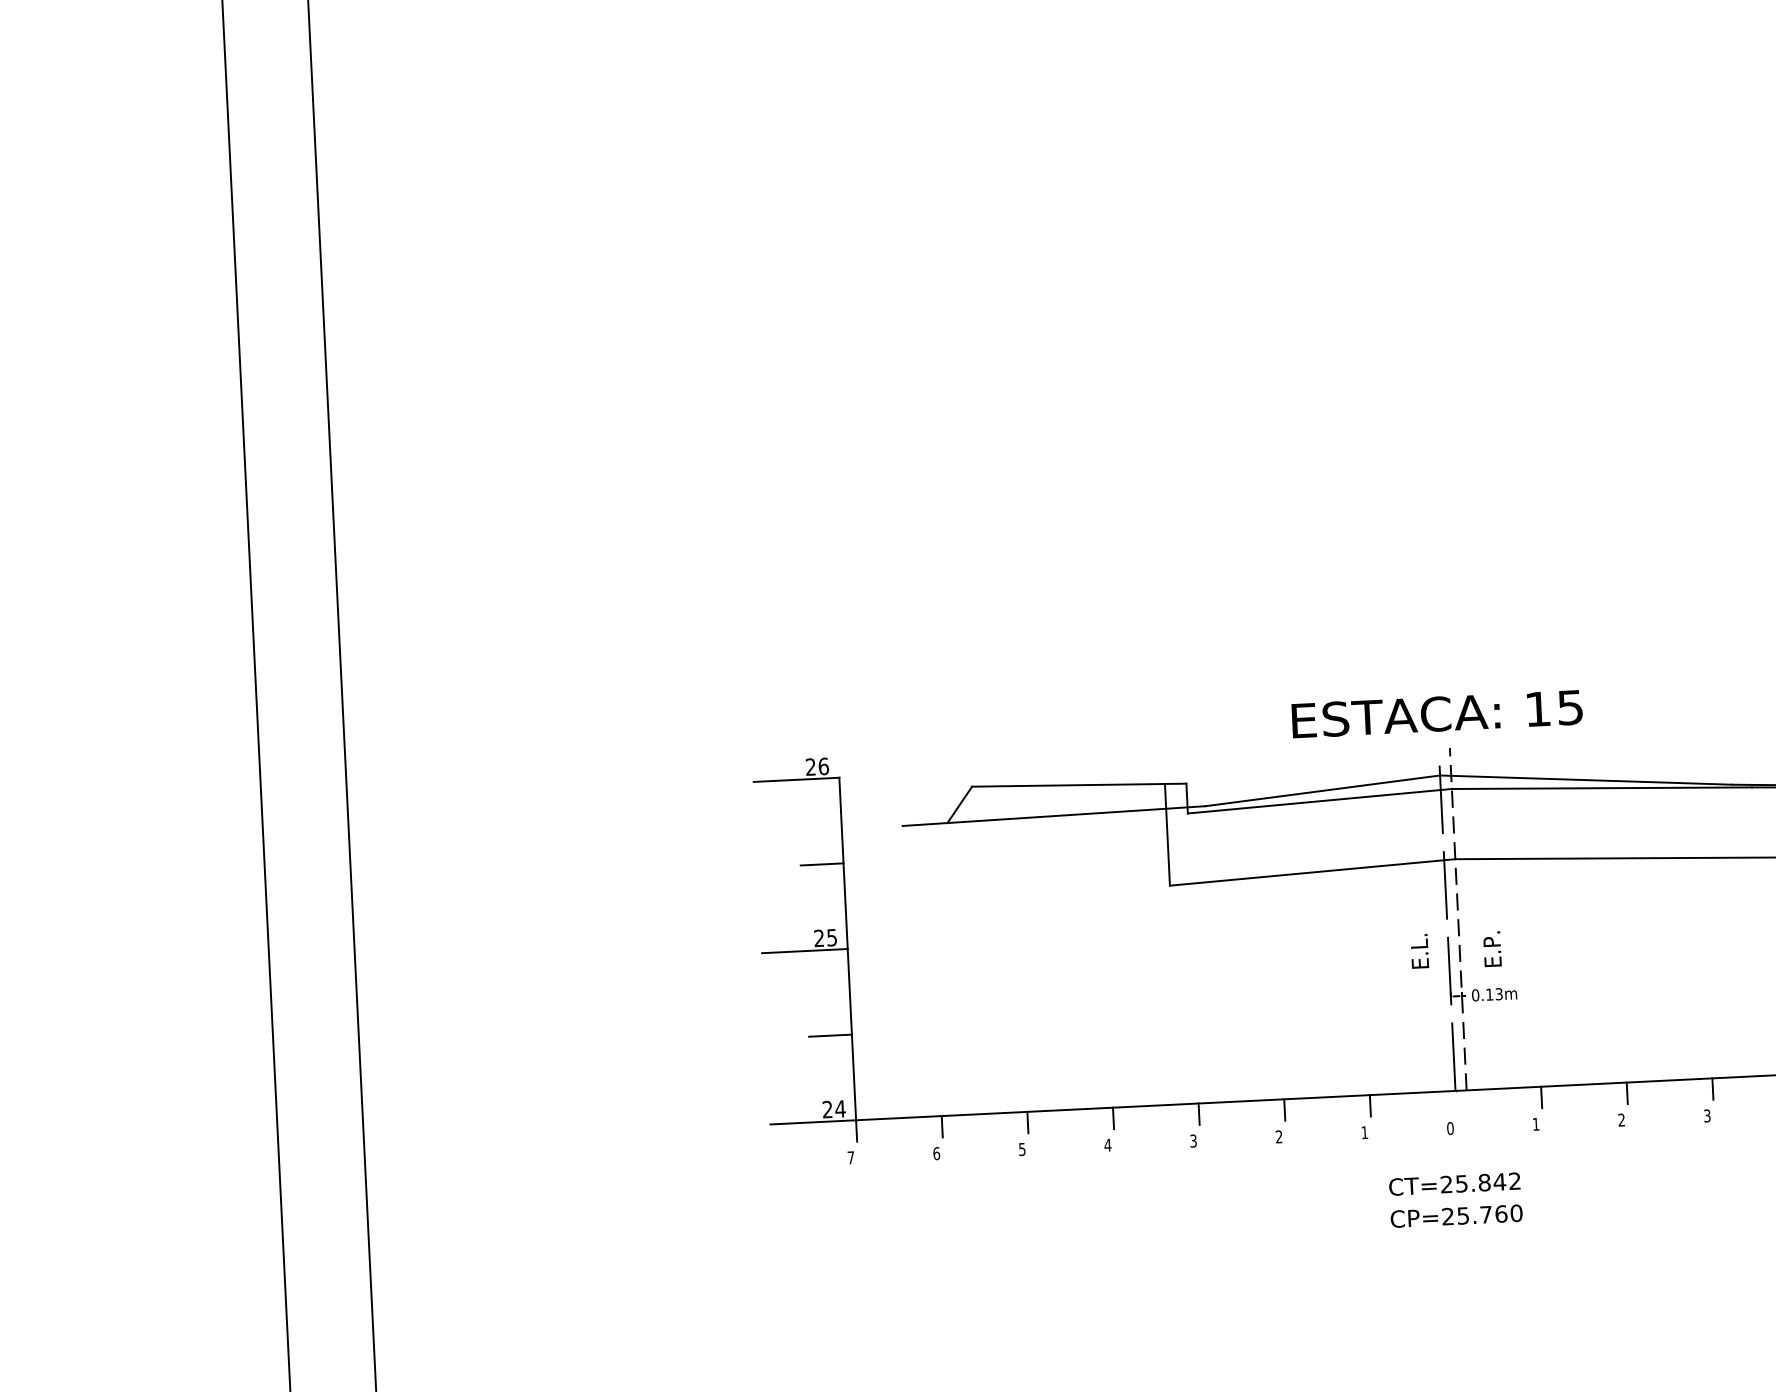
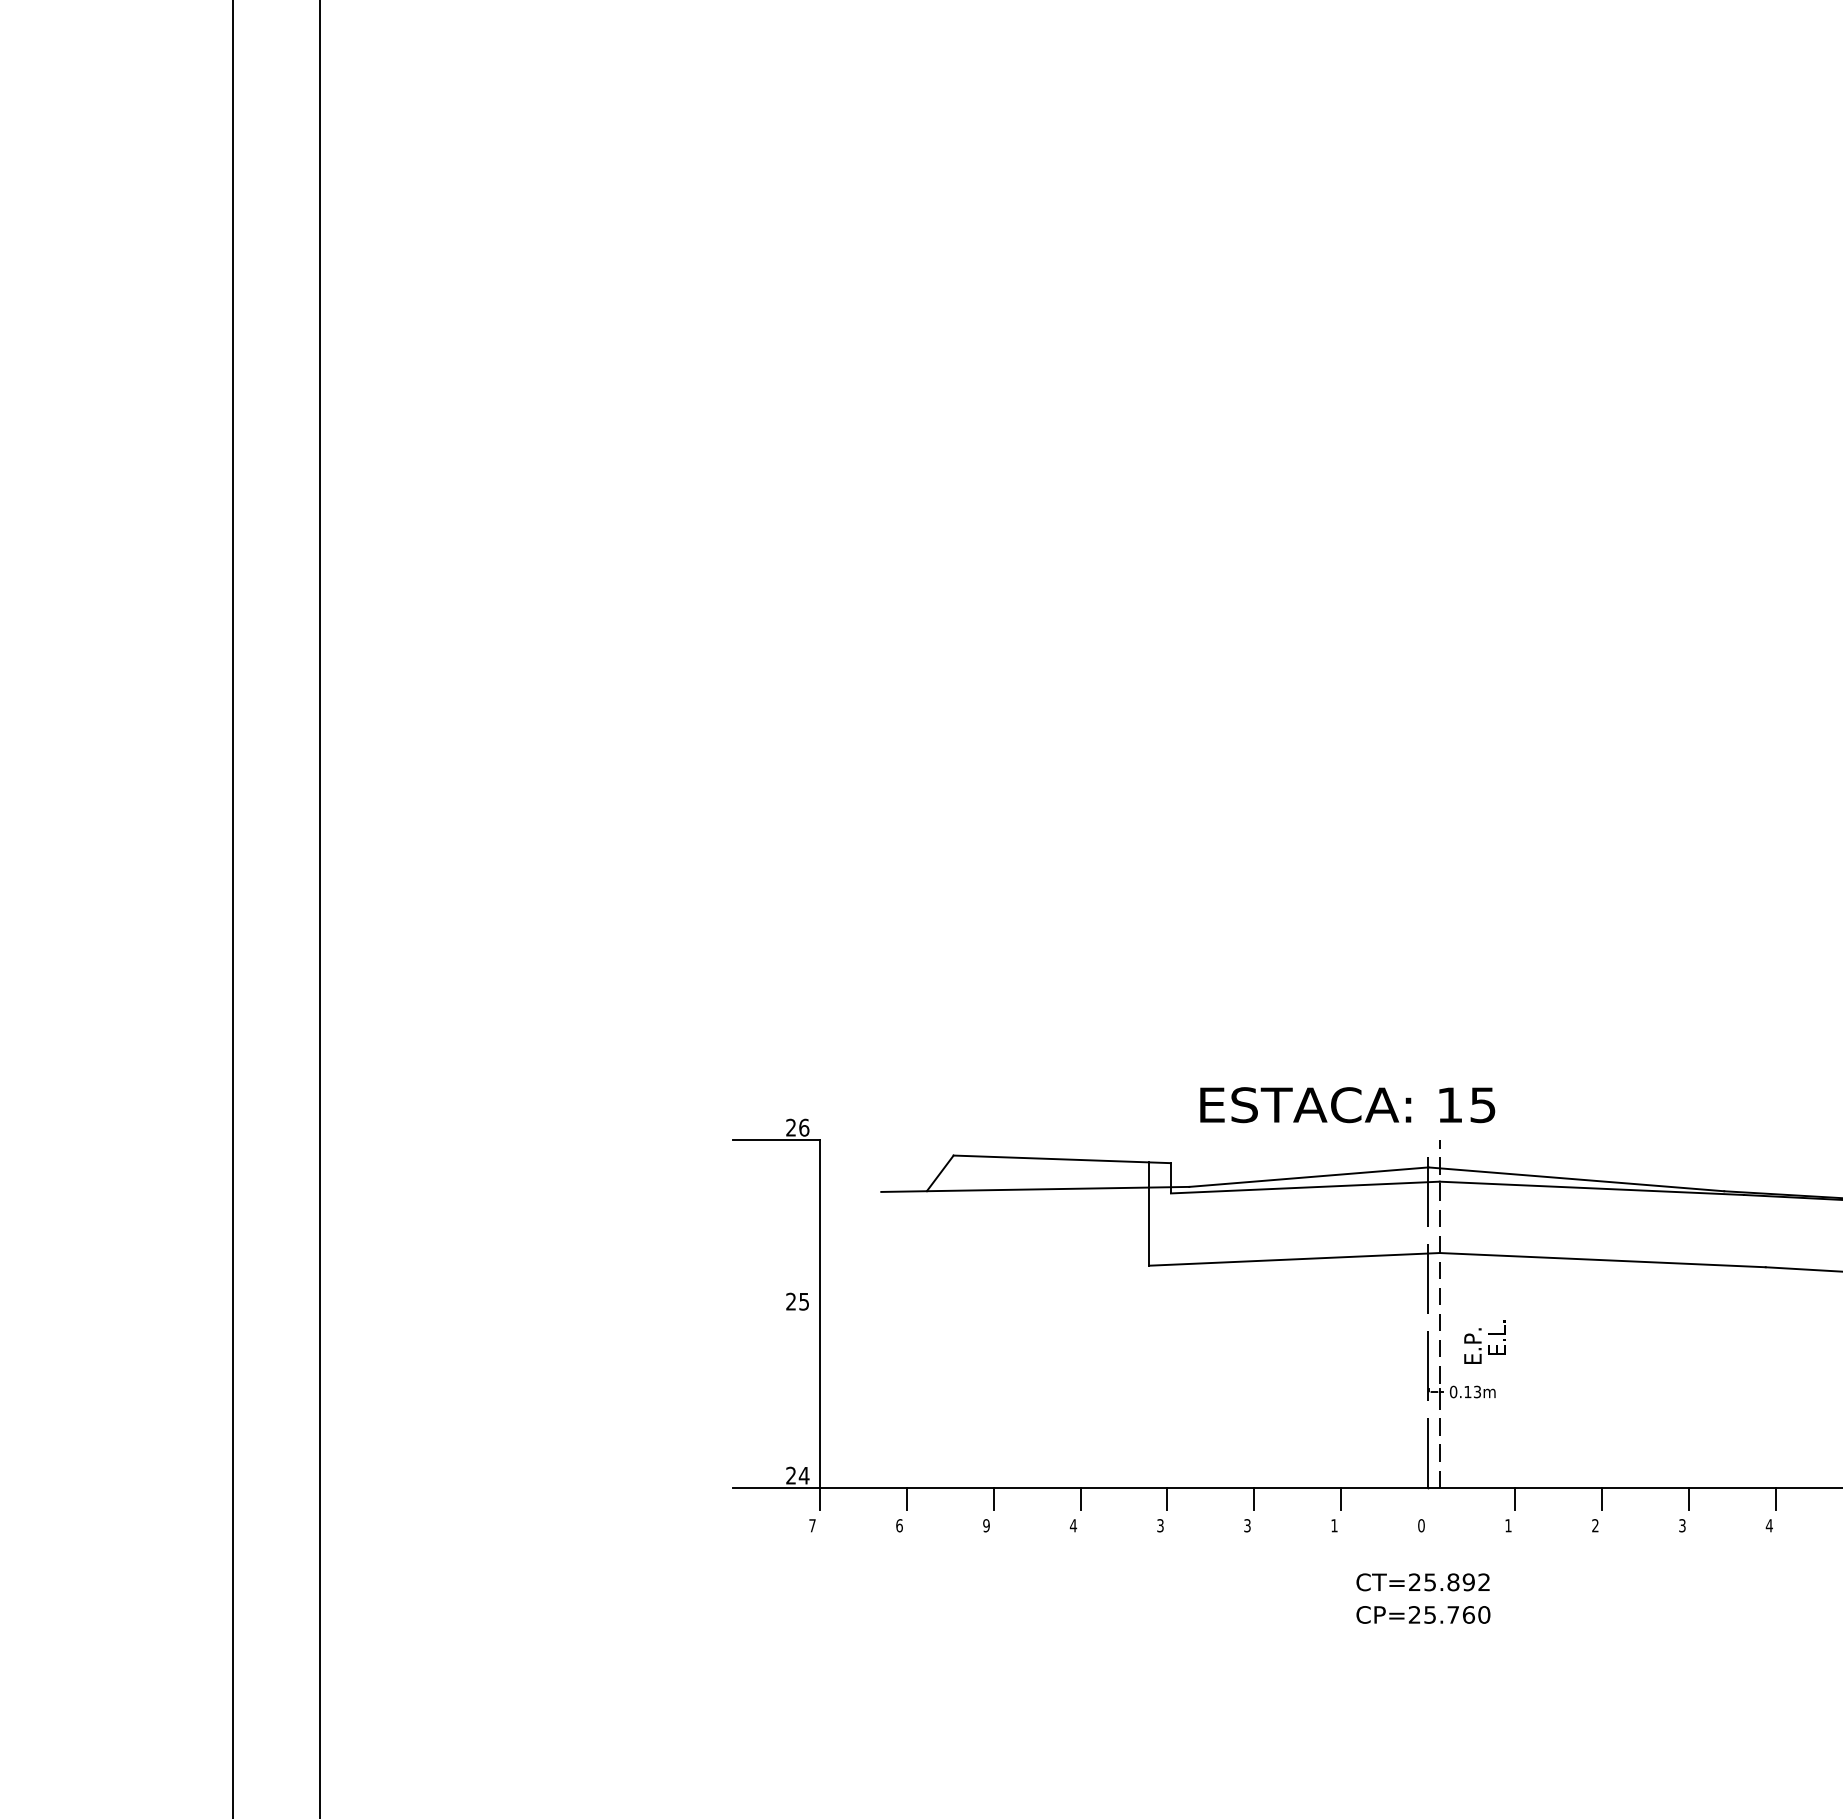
text: (1437, 714) -> (1347, 1105), moved
line: (821, 864) -> (797, 1226), removed
line: (804, 950) -> (775, 1313), removed
text: (1419, 951) -> (1496, 1337), moved
line: (830, 1035) -> (797, 1400), removed
text: (1279, 1136) -> (1247, 1525), 2 -> 3
text: (1022, 1149) -> (986, 1525), 5 -> 9
text: (1499, 1182) -> (1468, 1582), CT=25.842 -> CT=25.892

